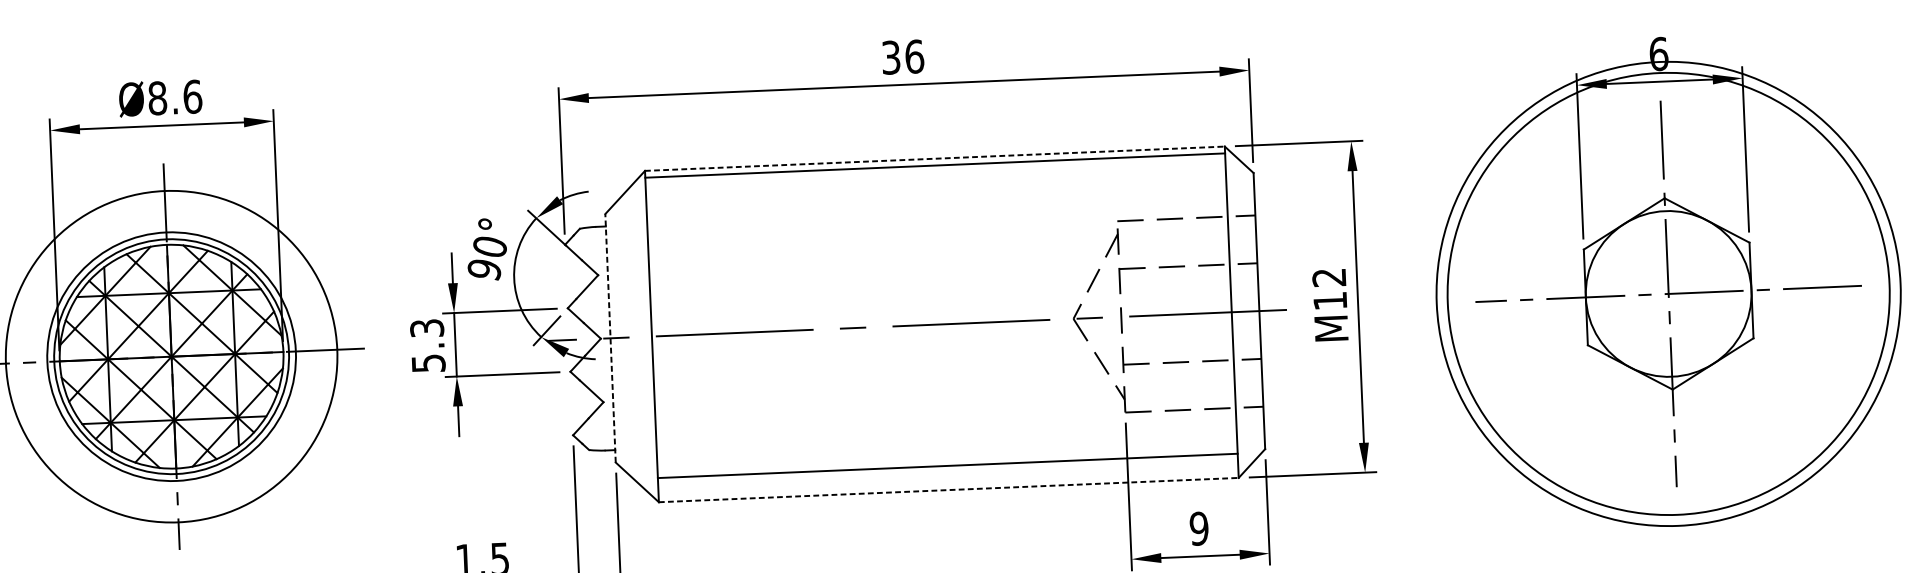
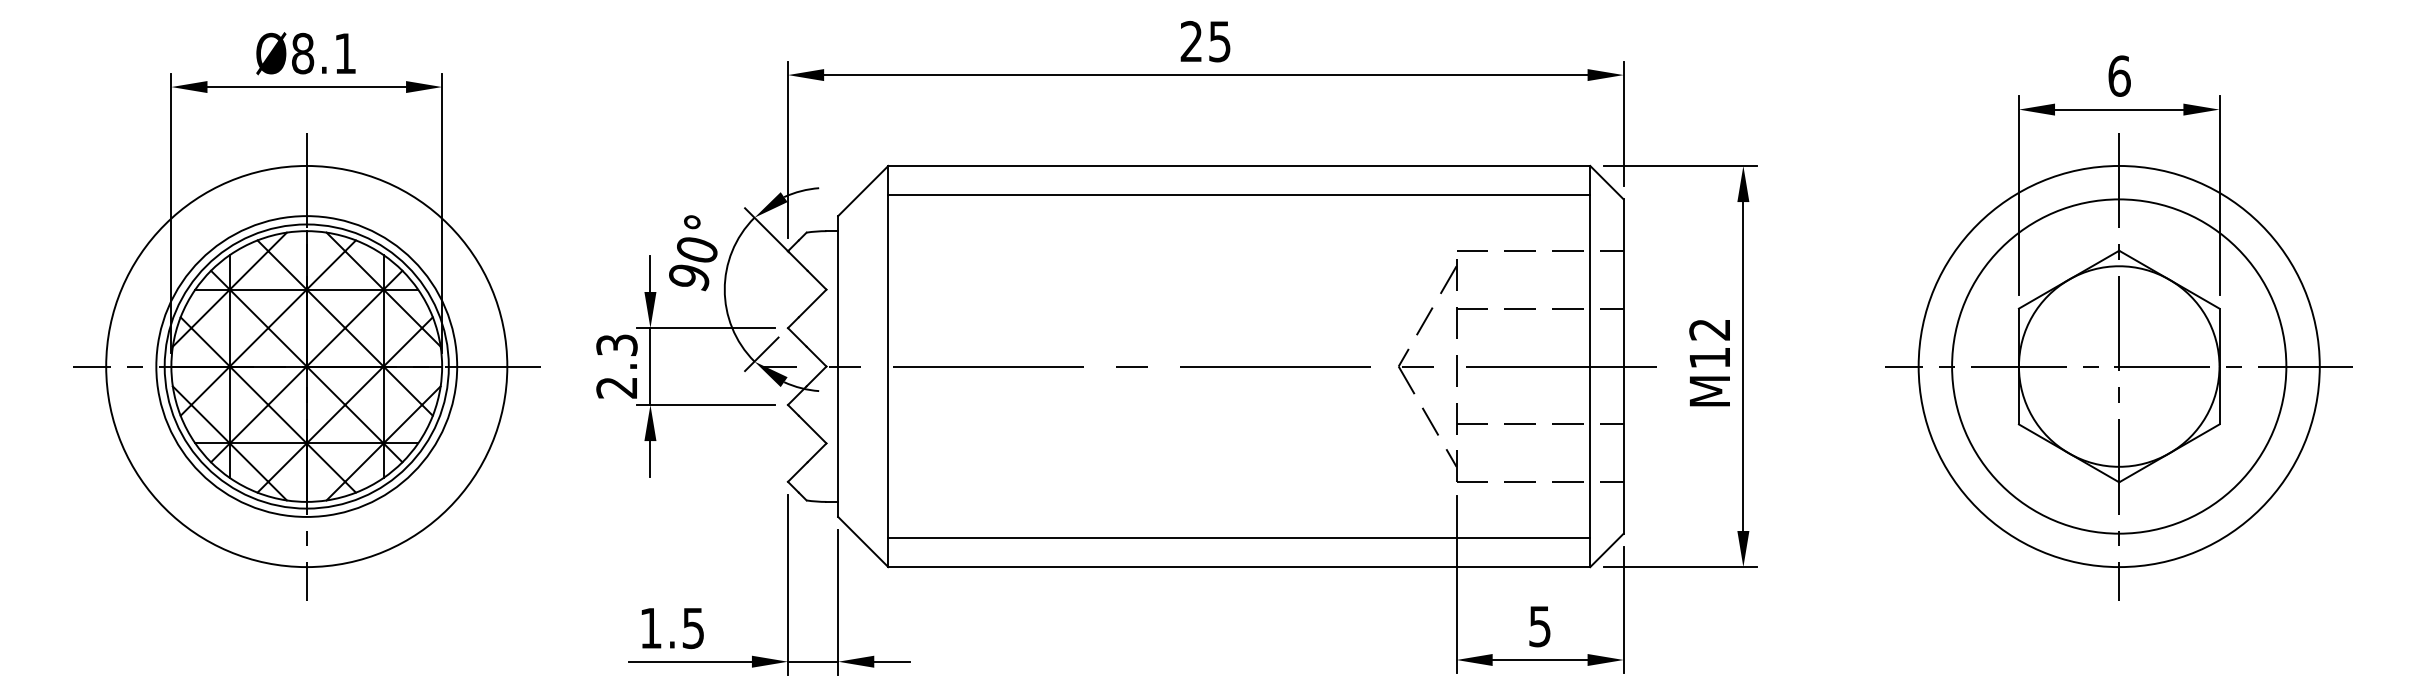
text: (902, 57) -> (1205, 41), 36 -> 25
text: (192, 96) -> (345, 53), Ø8.6 -> Ø8.1
line: (935, 158) -> (1239, 165), dashed -> solid
line: (935, 165) -> (1239, 195), moved
circle: (1668, 293) -> (2118, 366), size x0.71
circle: (1668, 293) -> (2119, 366), size x0.62
line: (610, 338) -> (838, 366), dashed -> solid
text: (428, 363) -> (616, 387), 5.3 -> 2.3
line: (949, 490) -> (1239, 567), dashed -> solid
text: (1198, 528) -> (1539, 626), 9 -> 5

